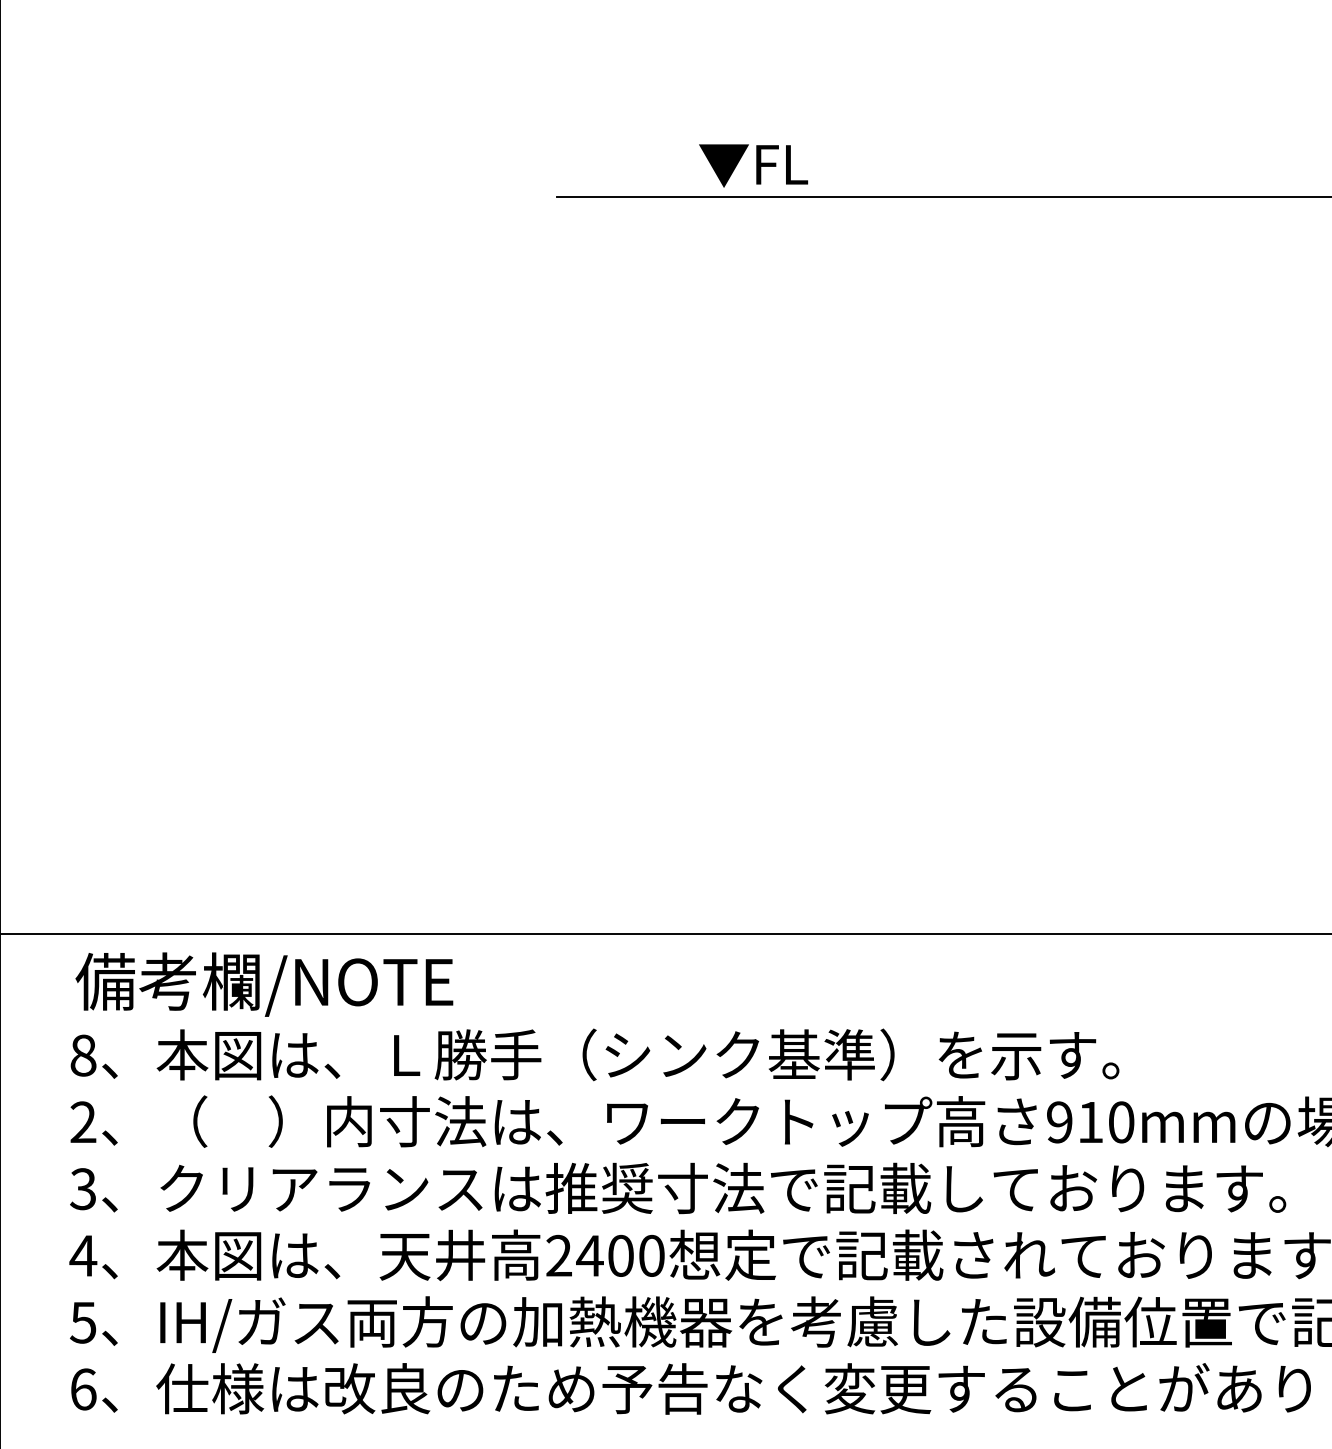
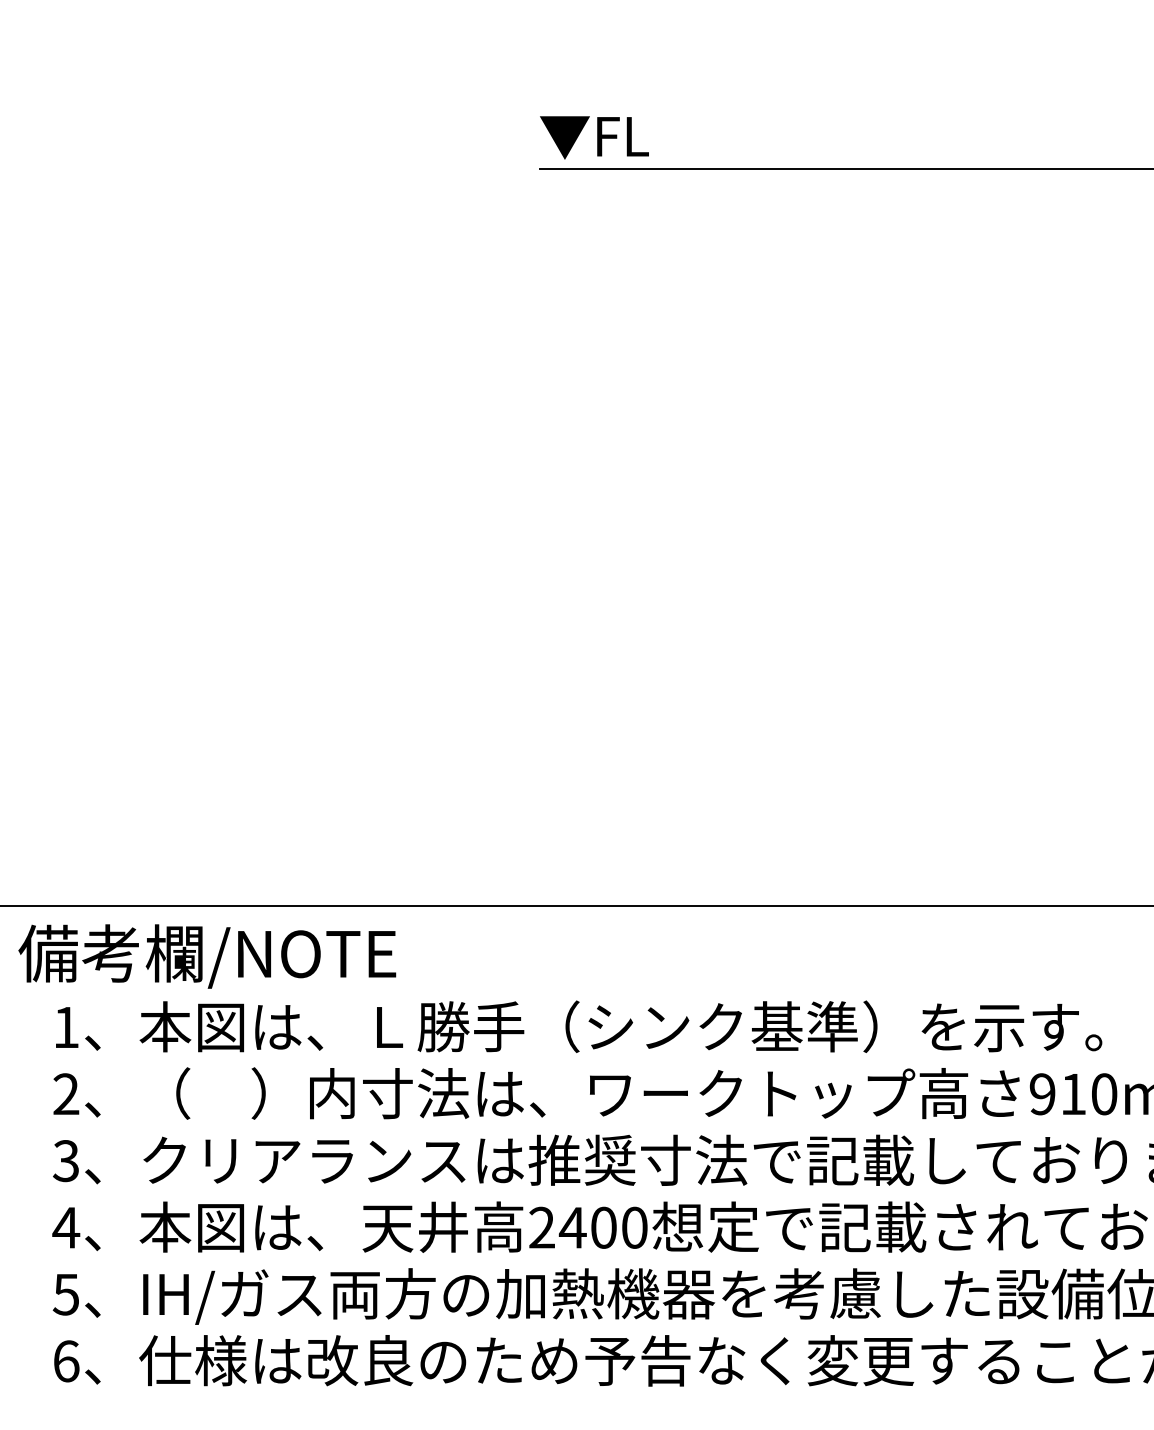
text: (753, 165) -> (594, 137), moved
text: (264, 984) -> (207, 956), moved
text: (83, 1055) -> (66, 1027), 8 -> 1

